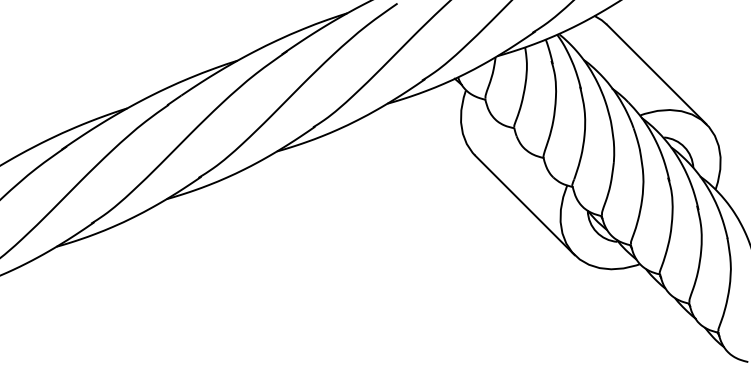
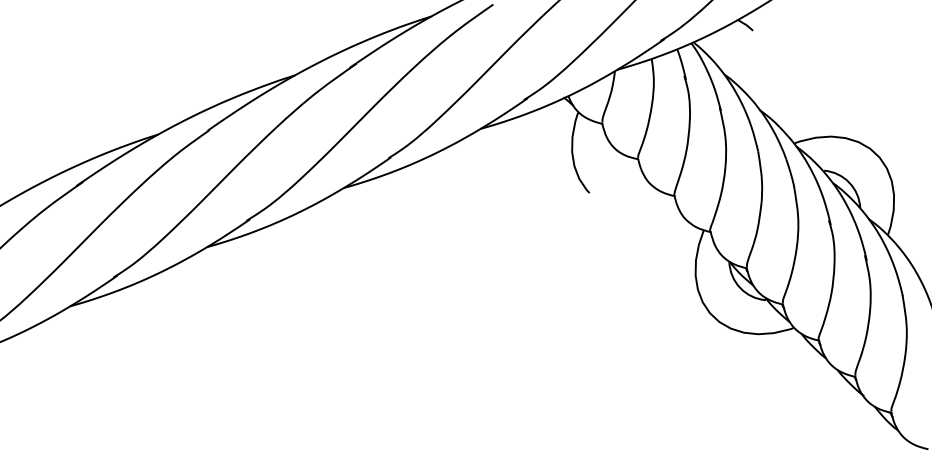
line: (656, 74) -> (814, 92), removed
line: (525, 205) -> (651, 254), removed

